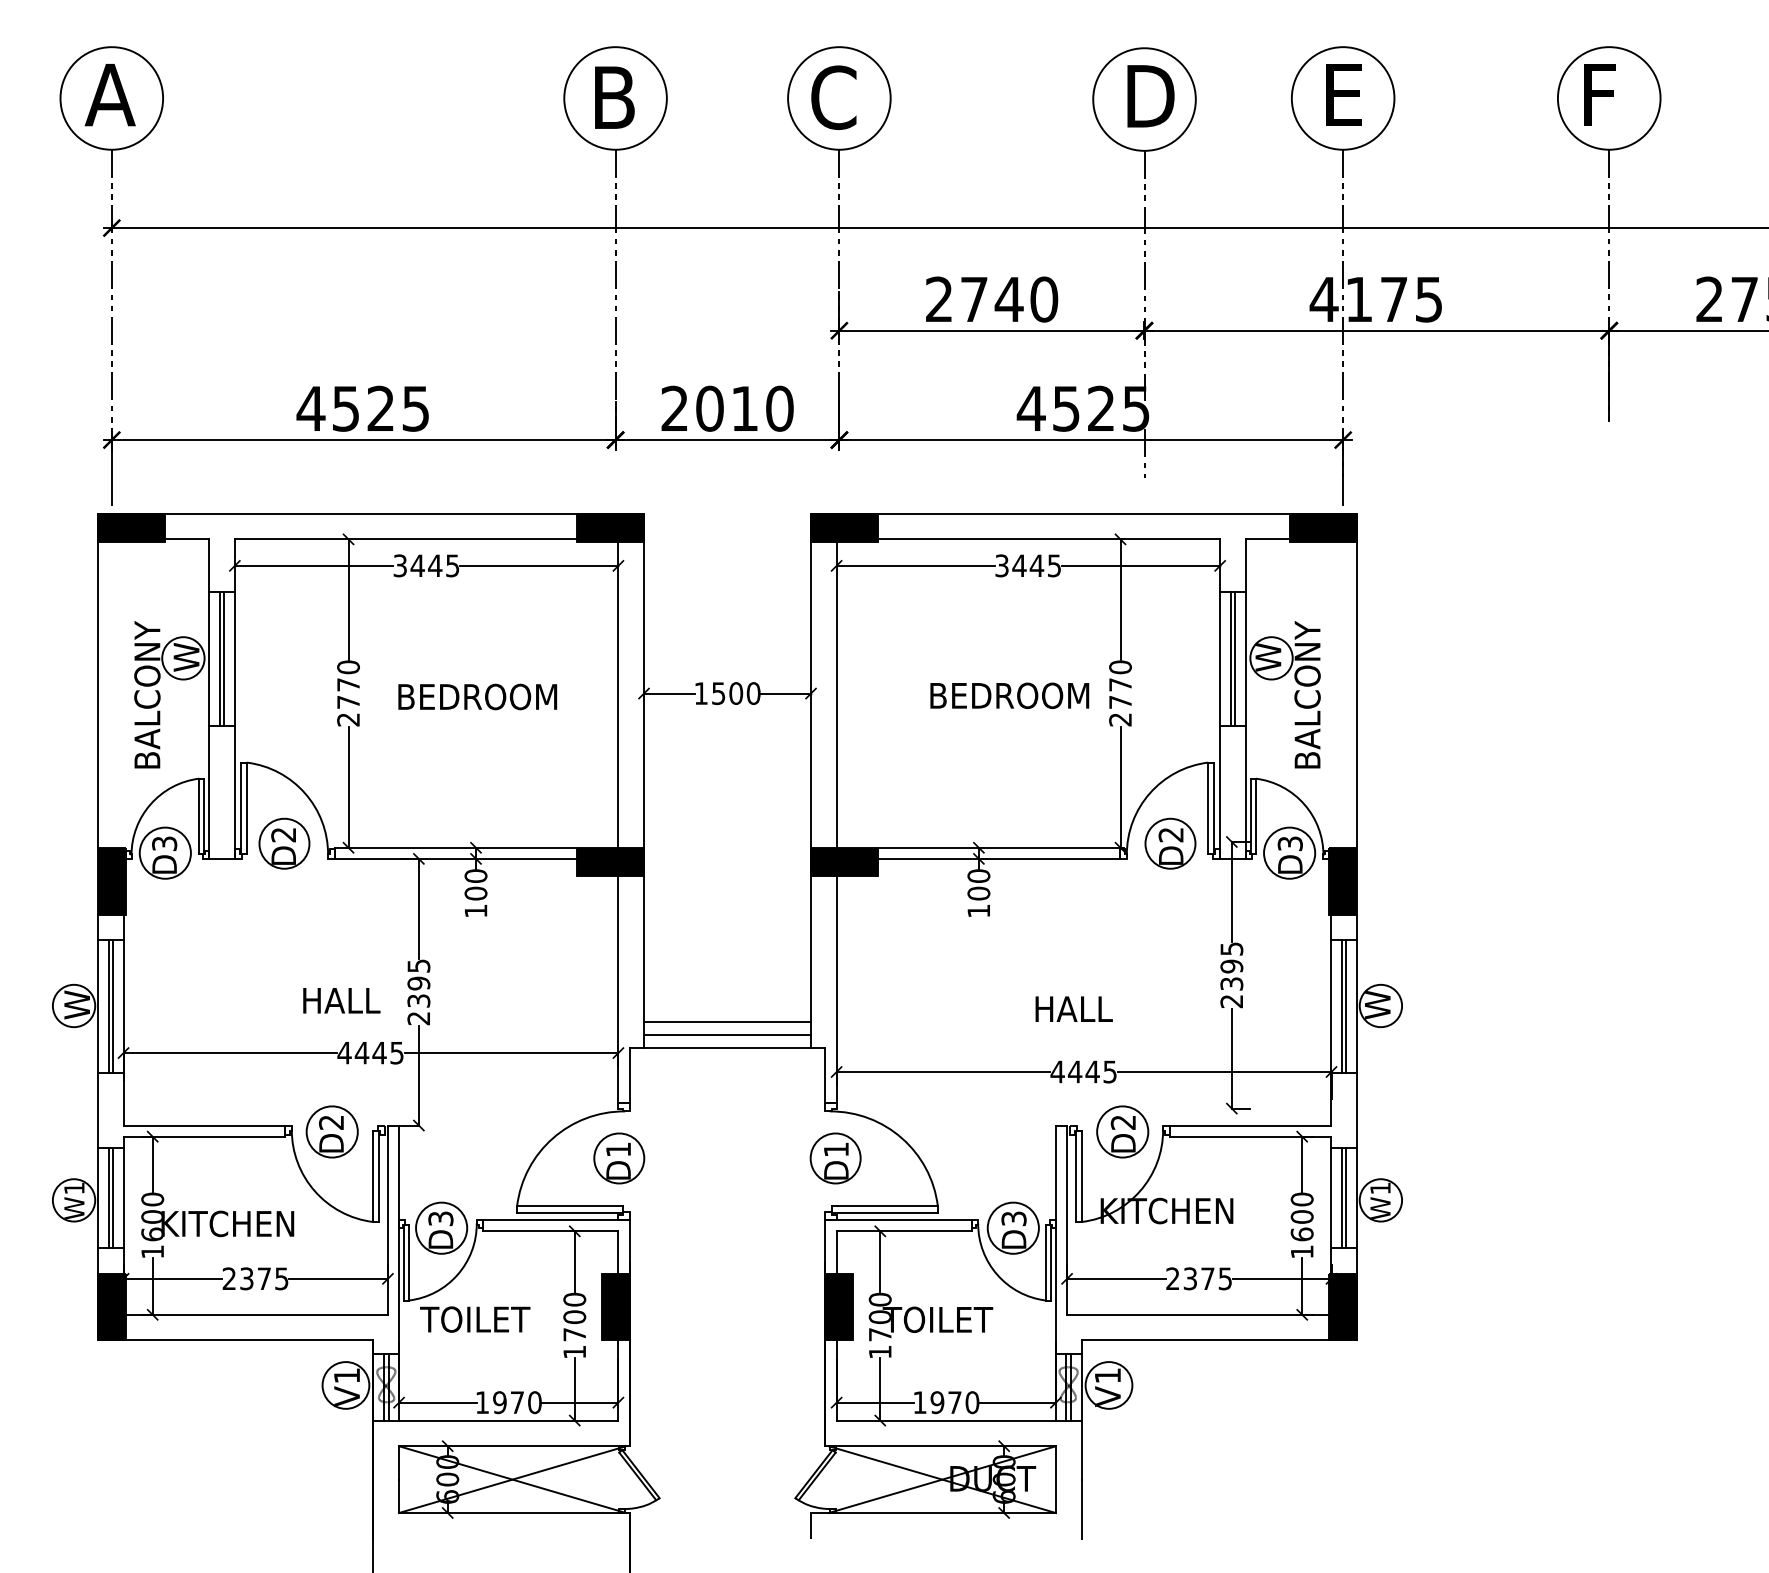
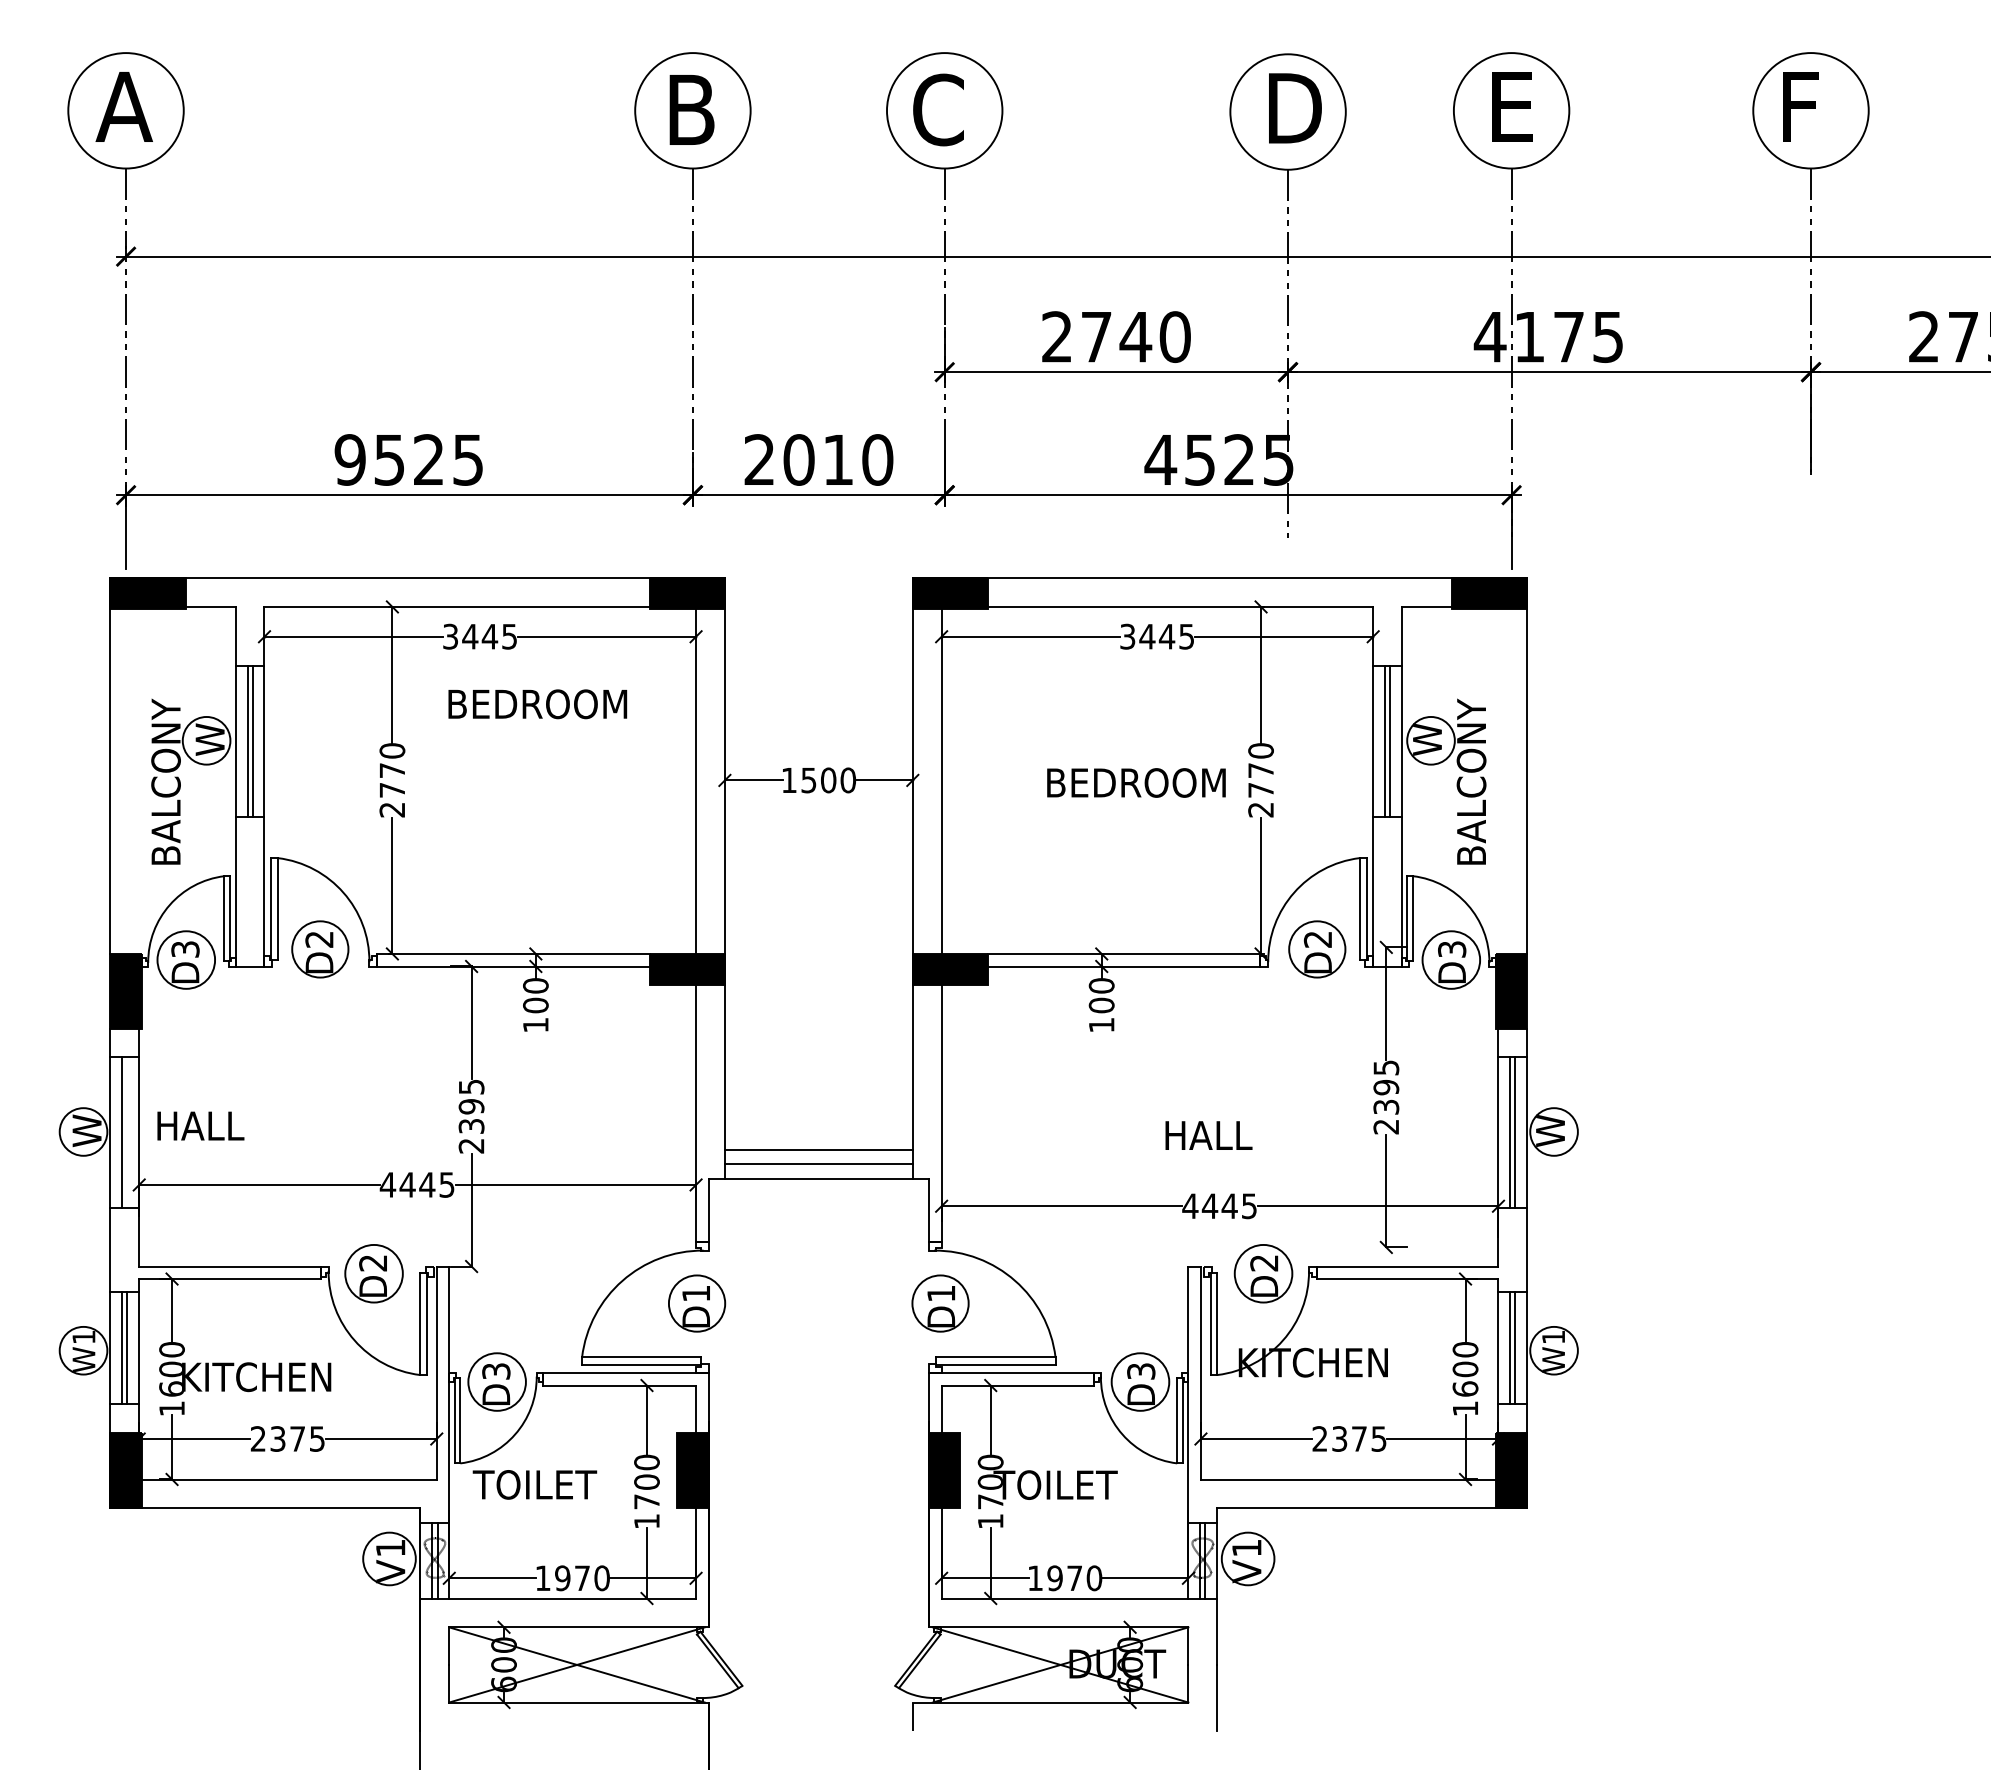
text: (310, 408) -> (349, 459), 4525 -> 9525
text: (477, 697) -> (537, 704), moved
text: (341, 1000) -> (200, 1125), moved
line: (113, 1006) -> (127, 1132), removed

